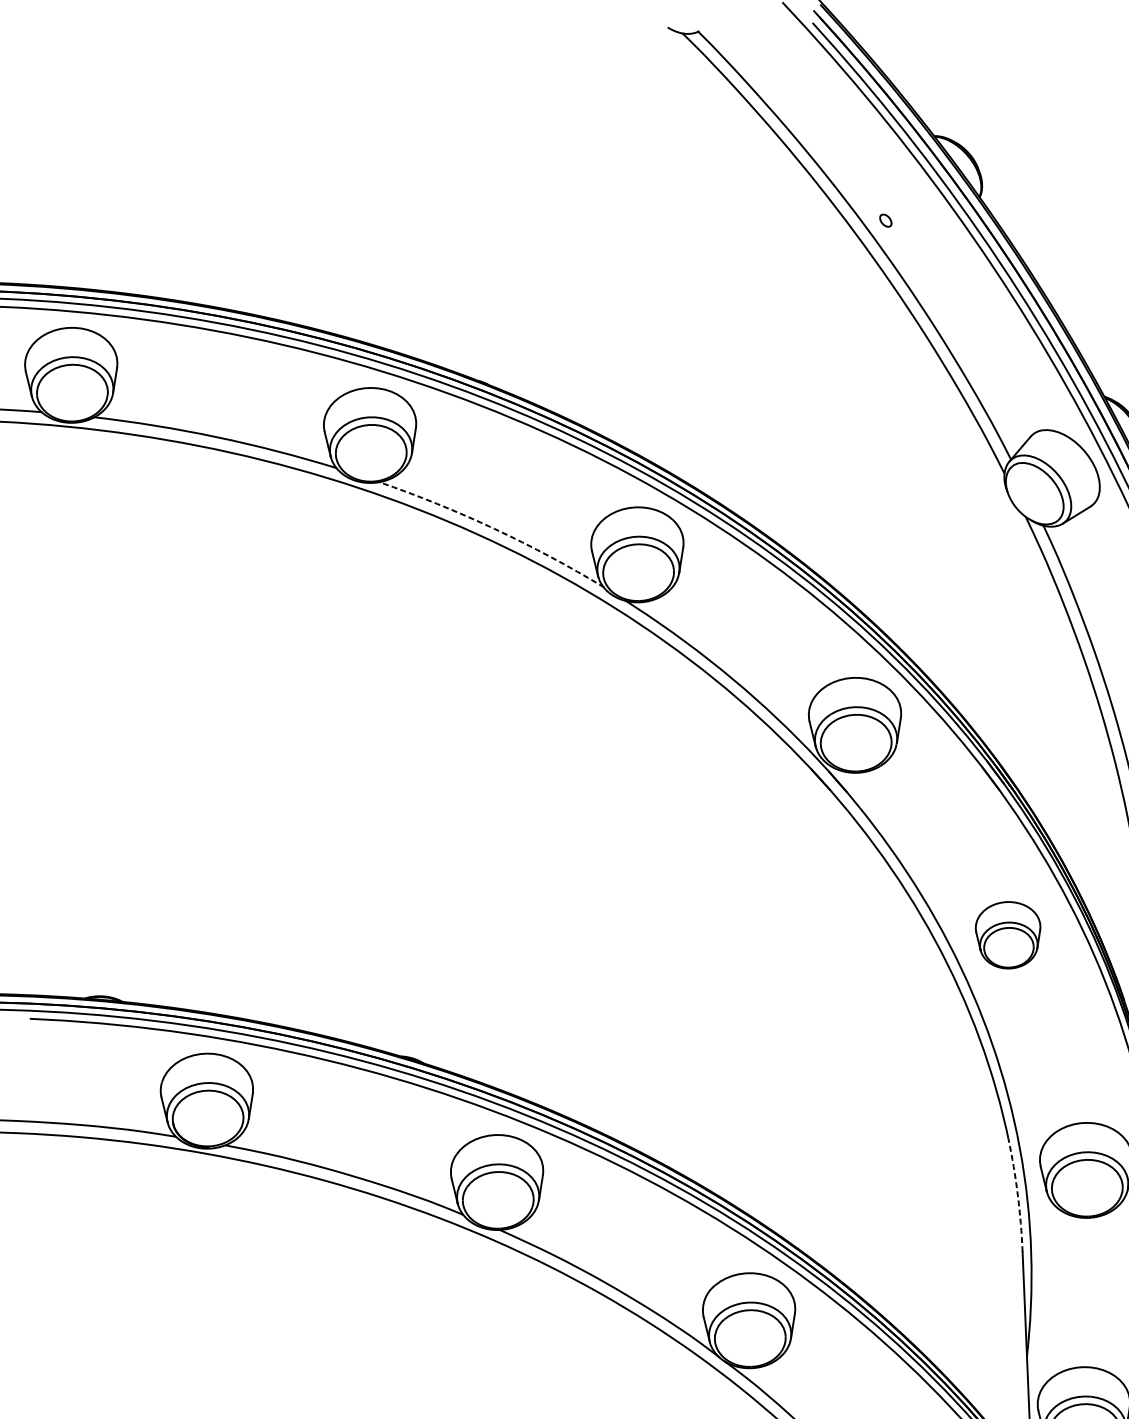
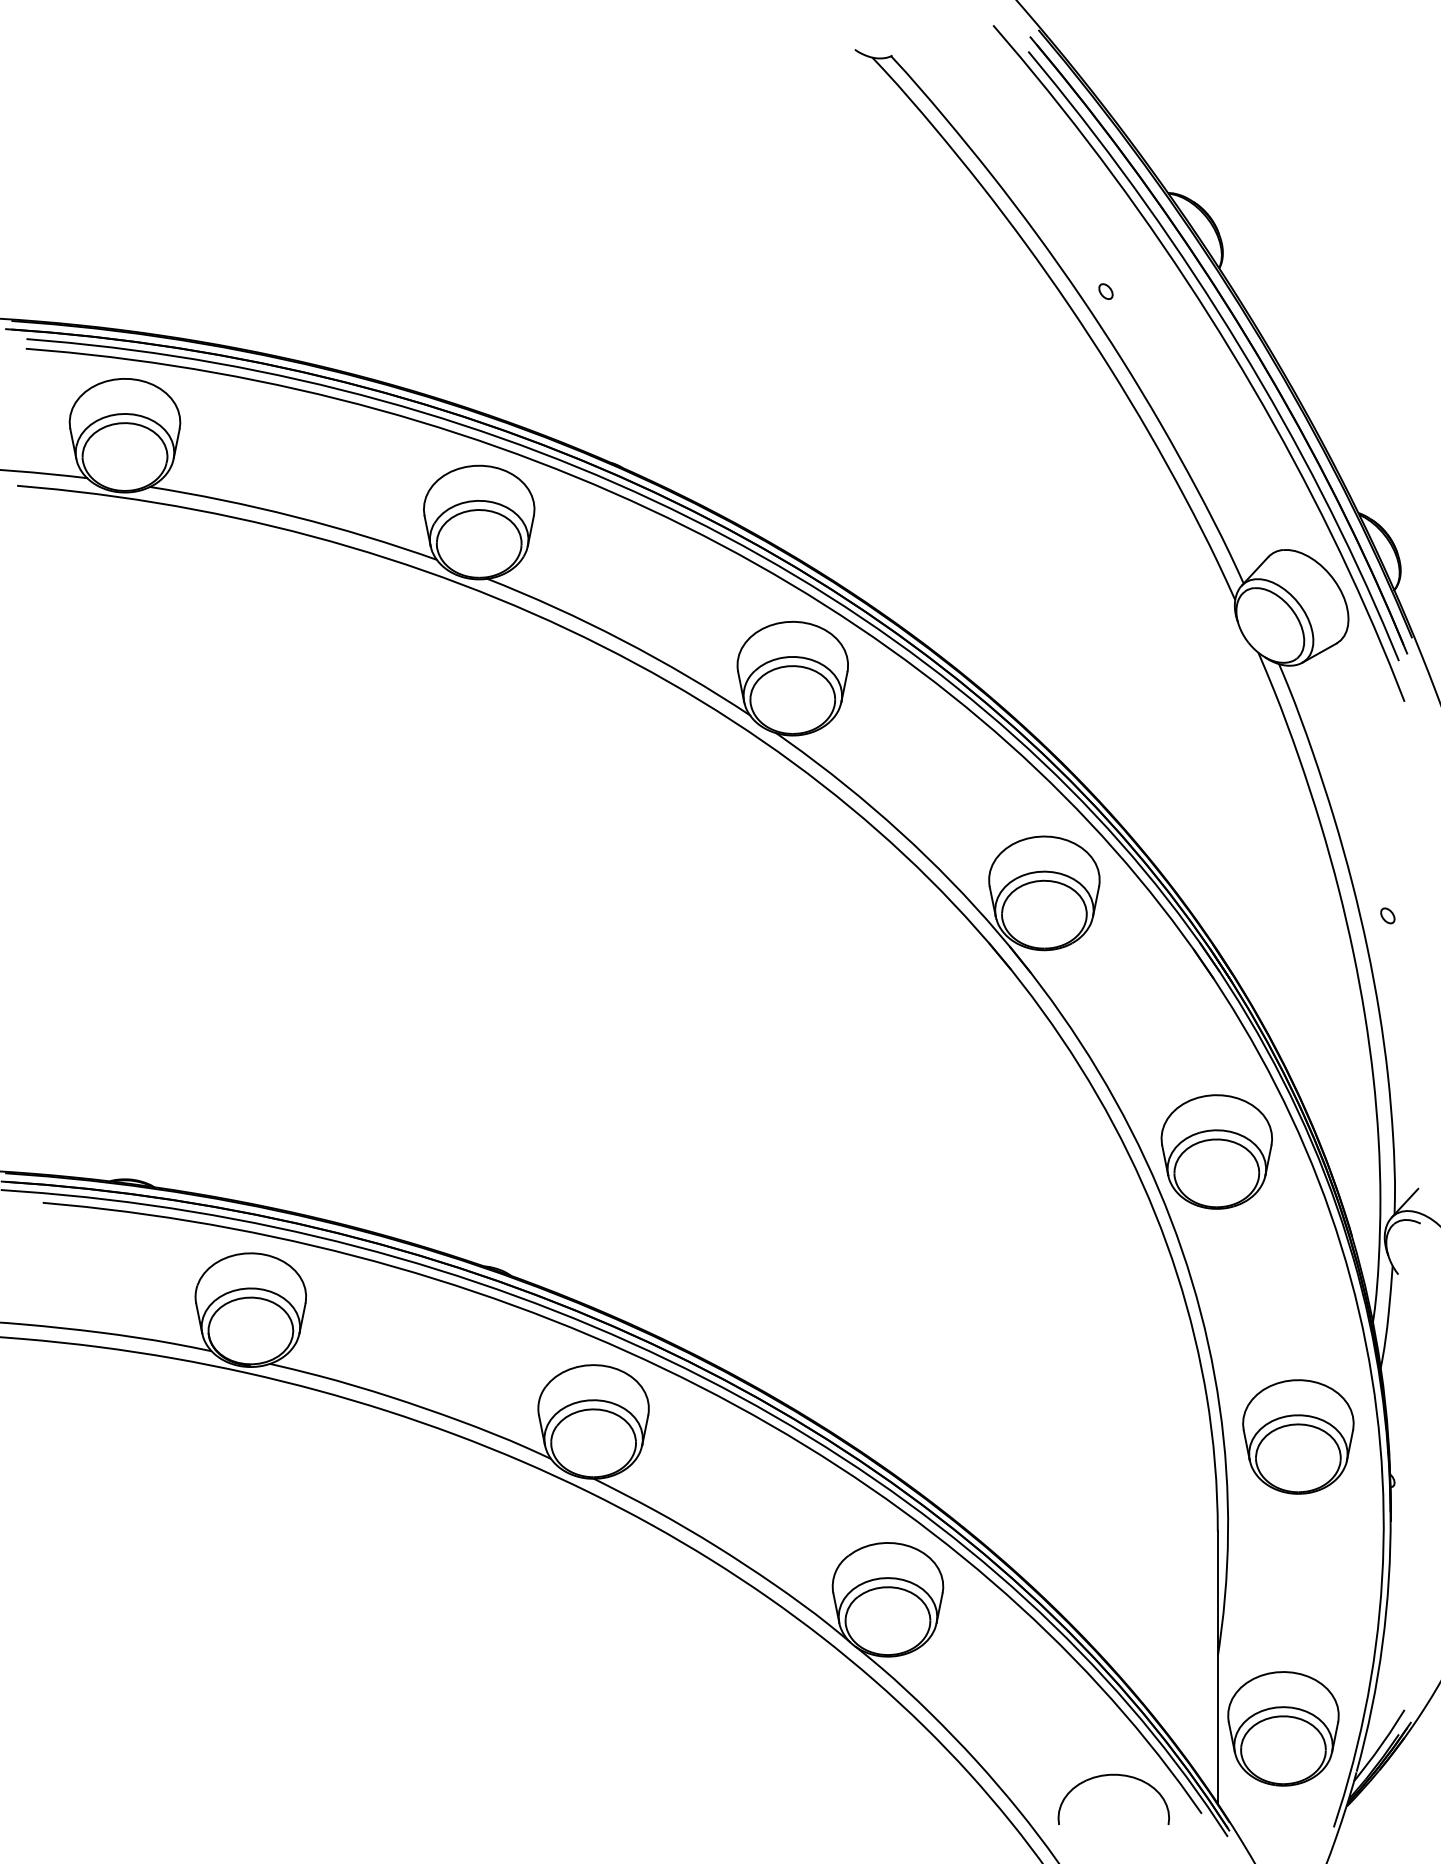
arc: (494, 528) -> (622, 640), dashed -> solid
part: (1008, 934) -> (1216, 1151), size x1.43
arc: (1017, 1195) -> (1214, 1463), dashed -> solid

